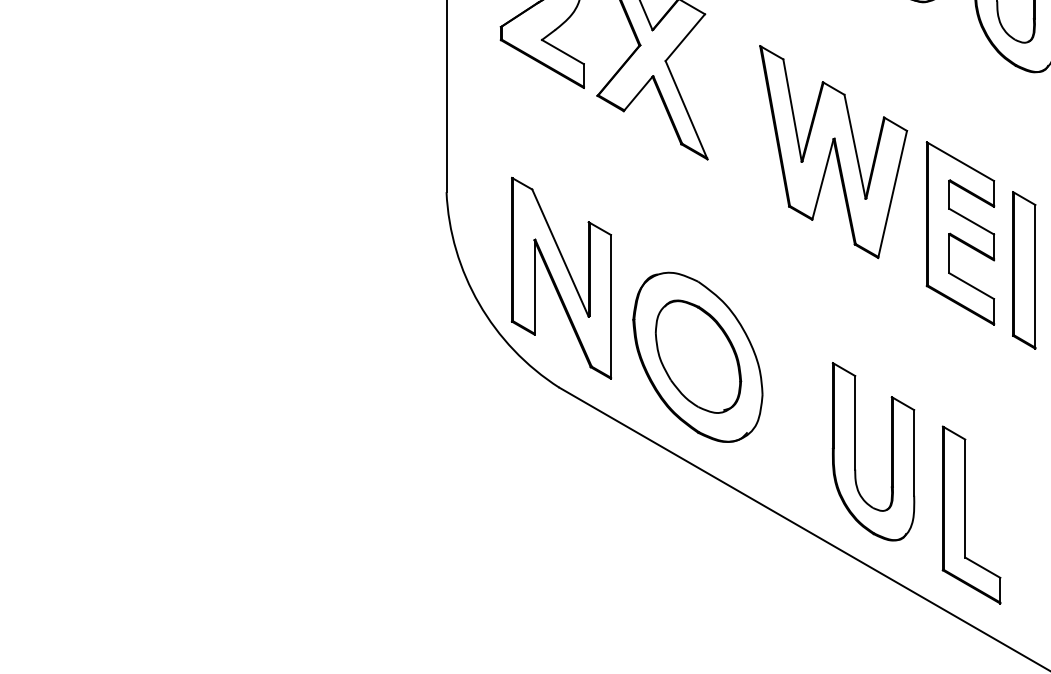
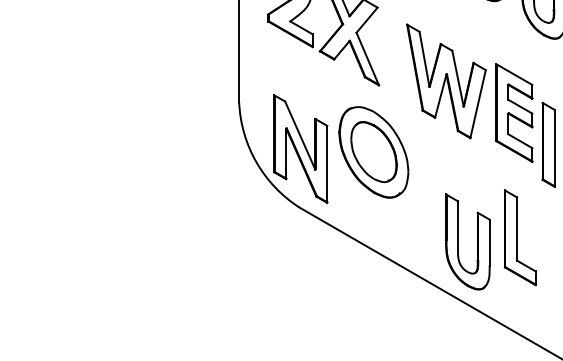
part: (960, 232) -> (514, 112), moved
part: (697, 357) -> (373, 152), moved
part: (969, 514) -> (519, 237), moved

